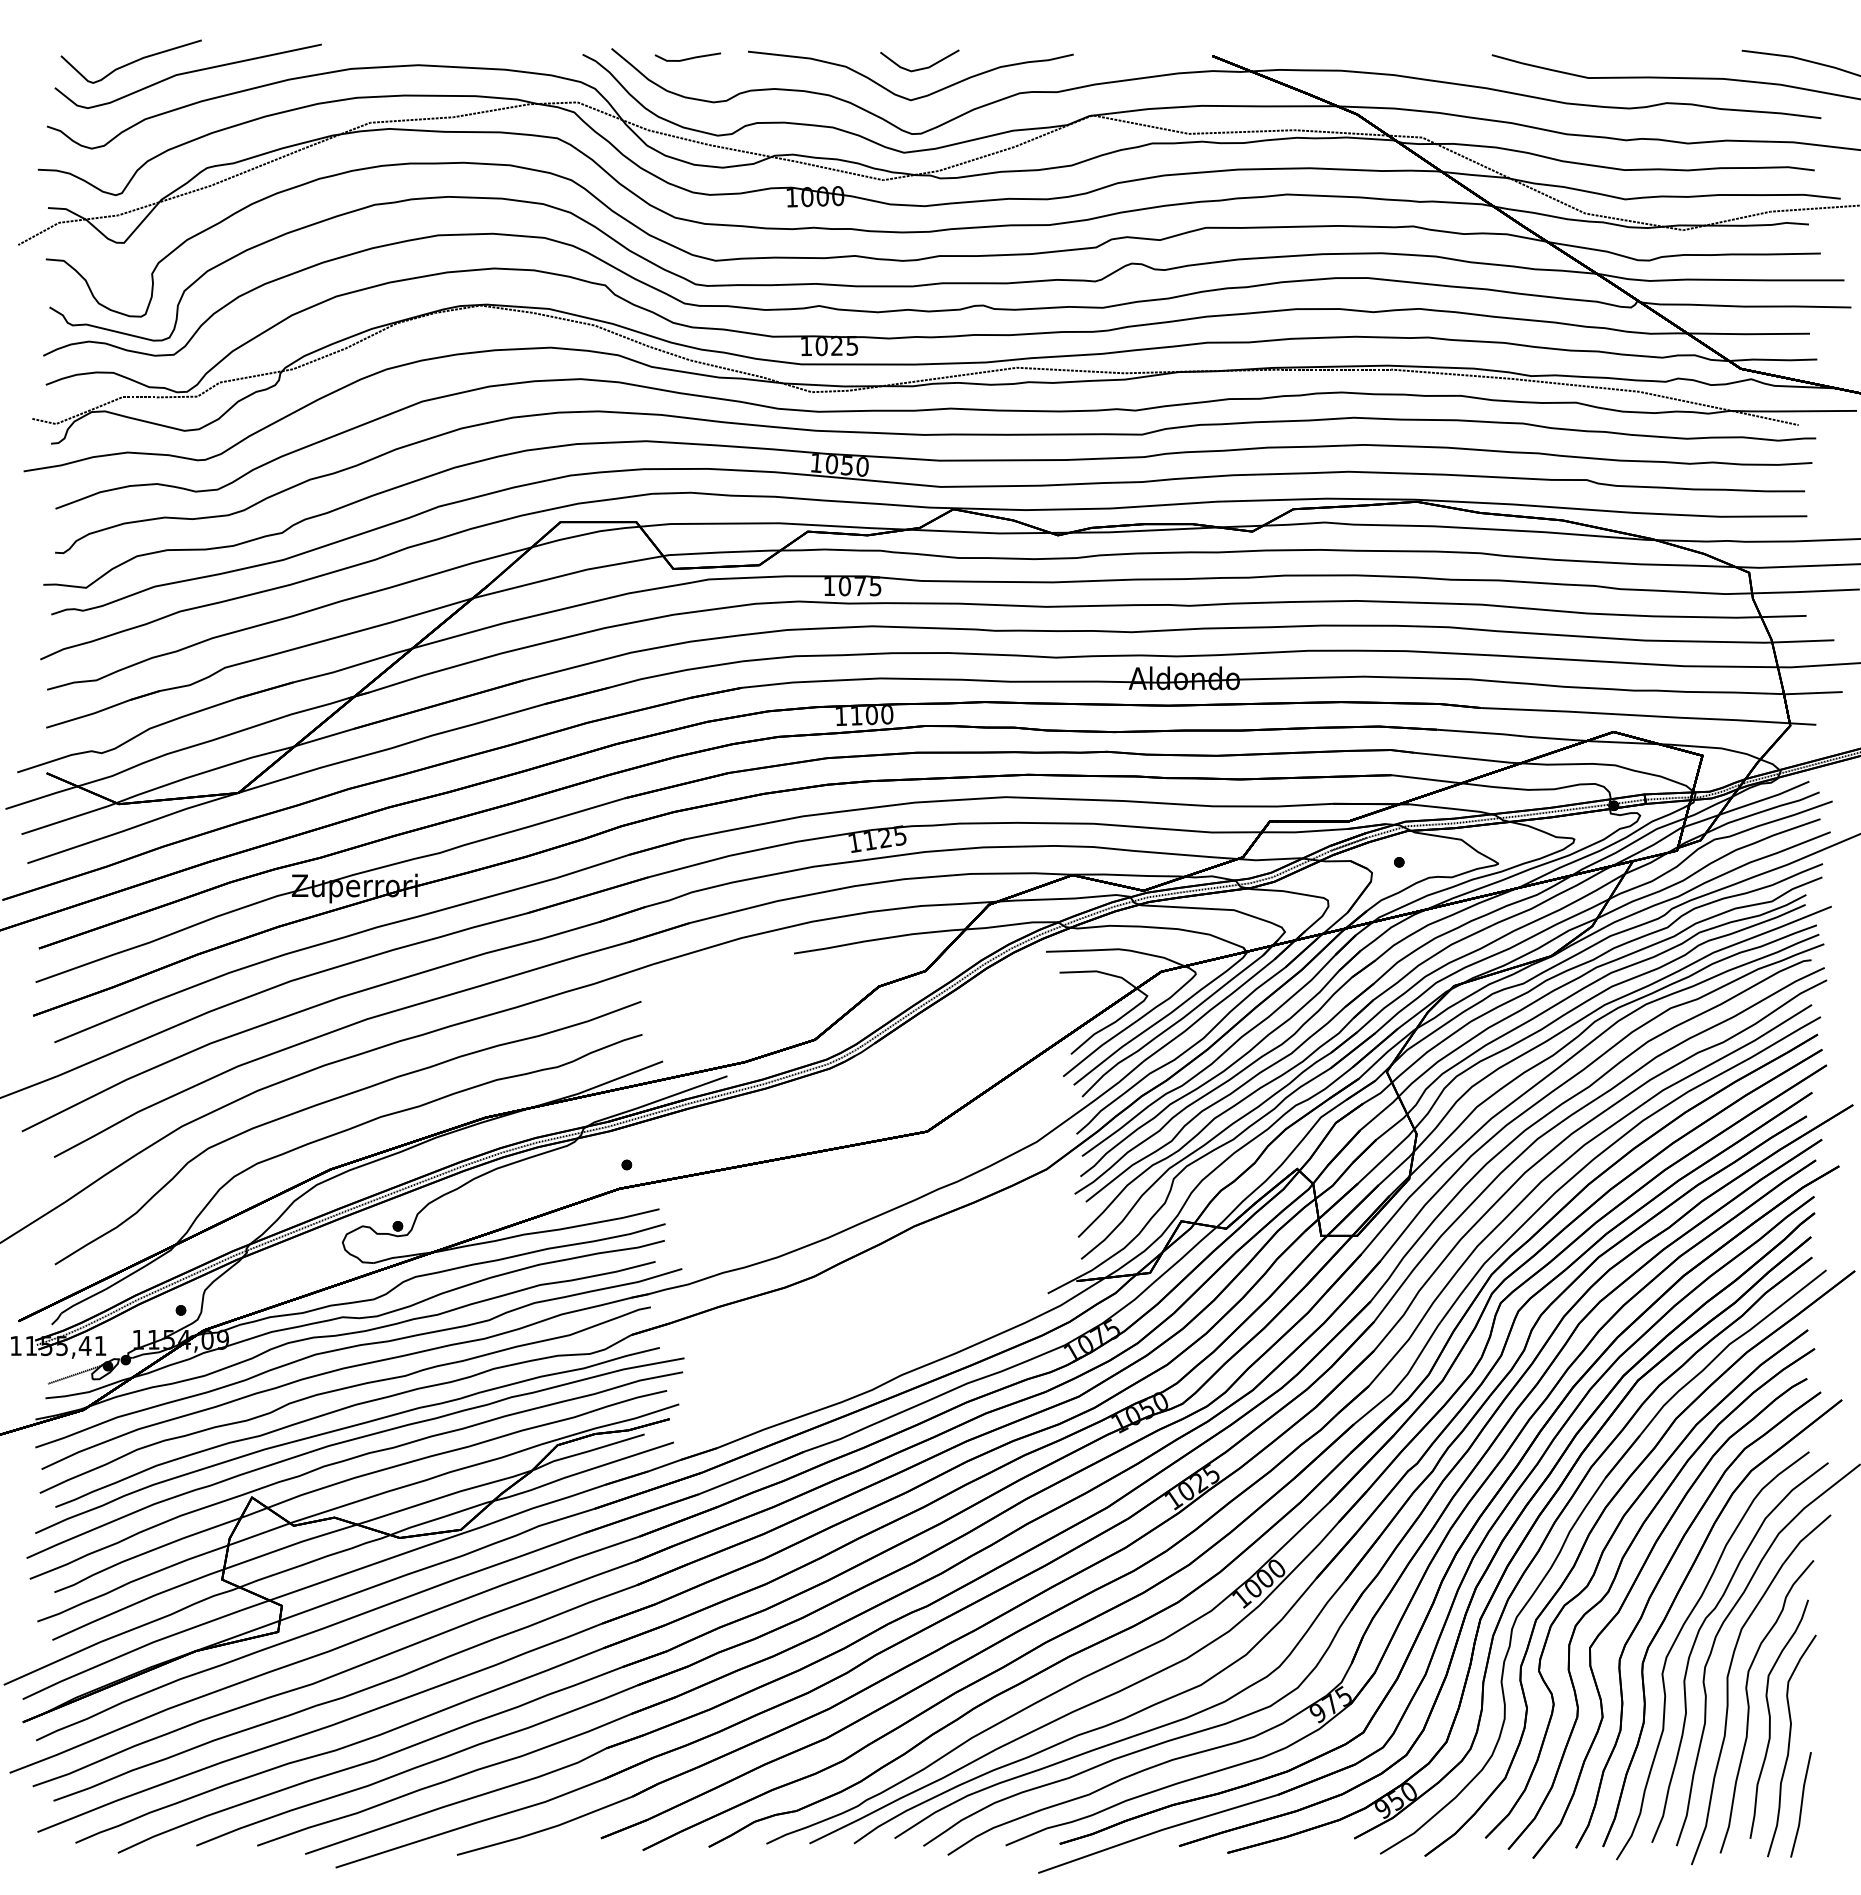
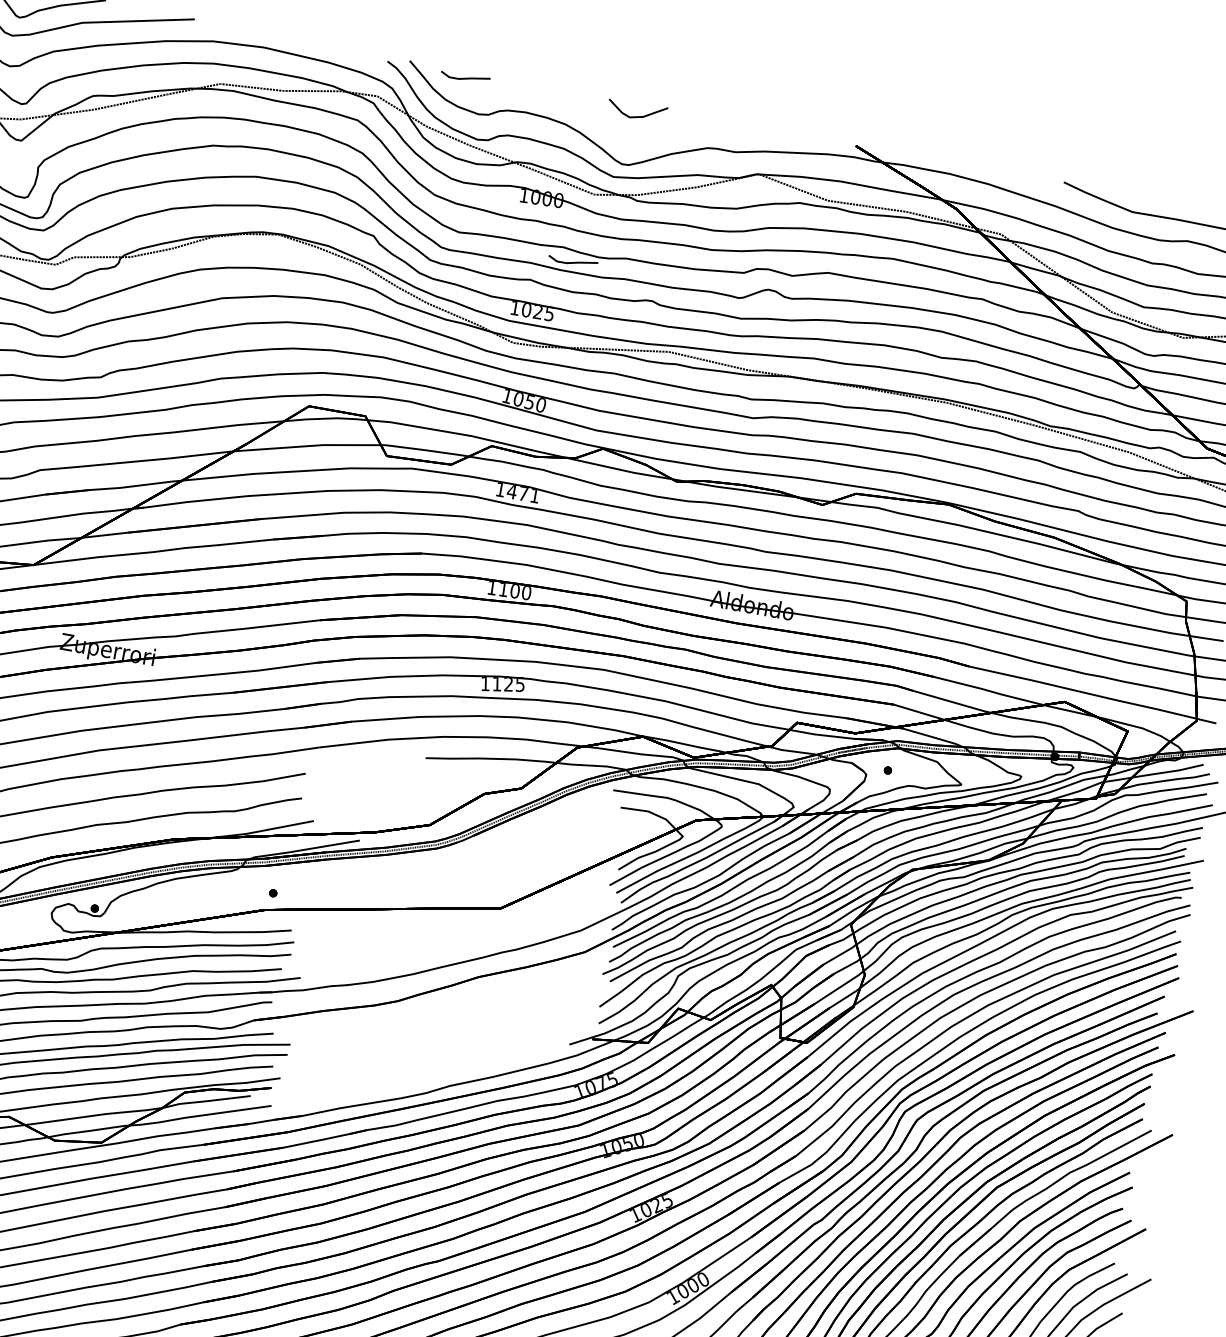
curve: (903, 96) -> (620, 135), removed
line: (870, 273) -> (572, 262), added
text: (859, 586) -> (522, 493), 1075 -> 1471

